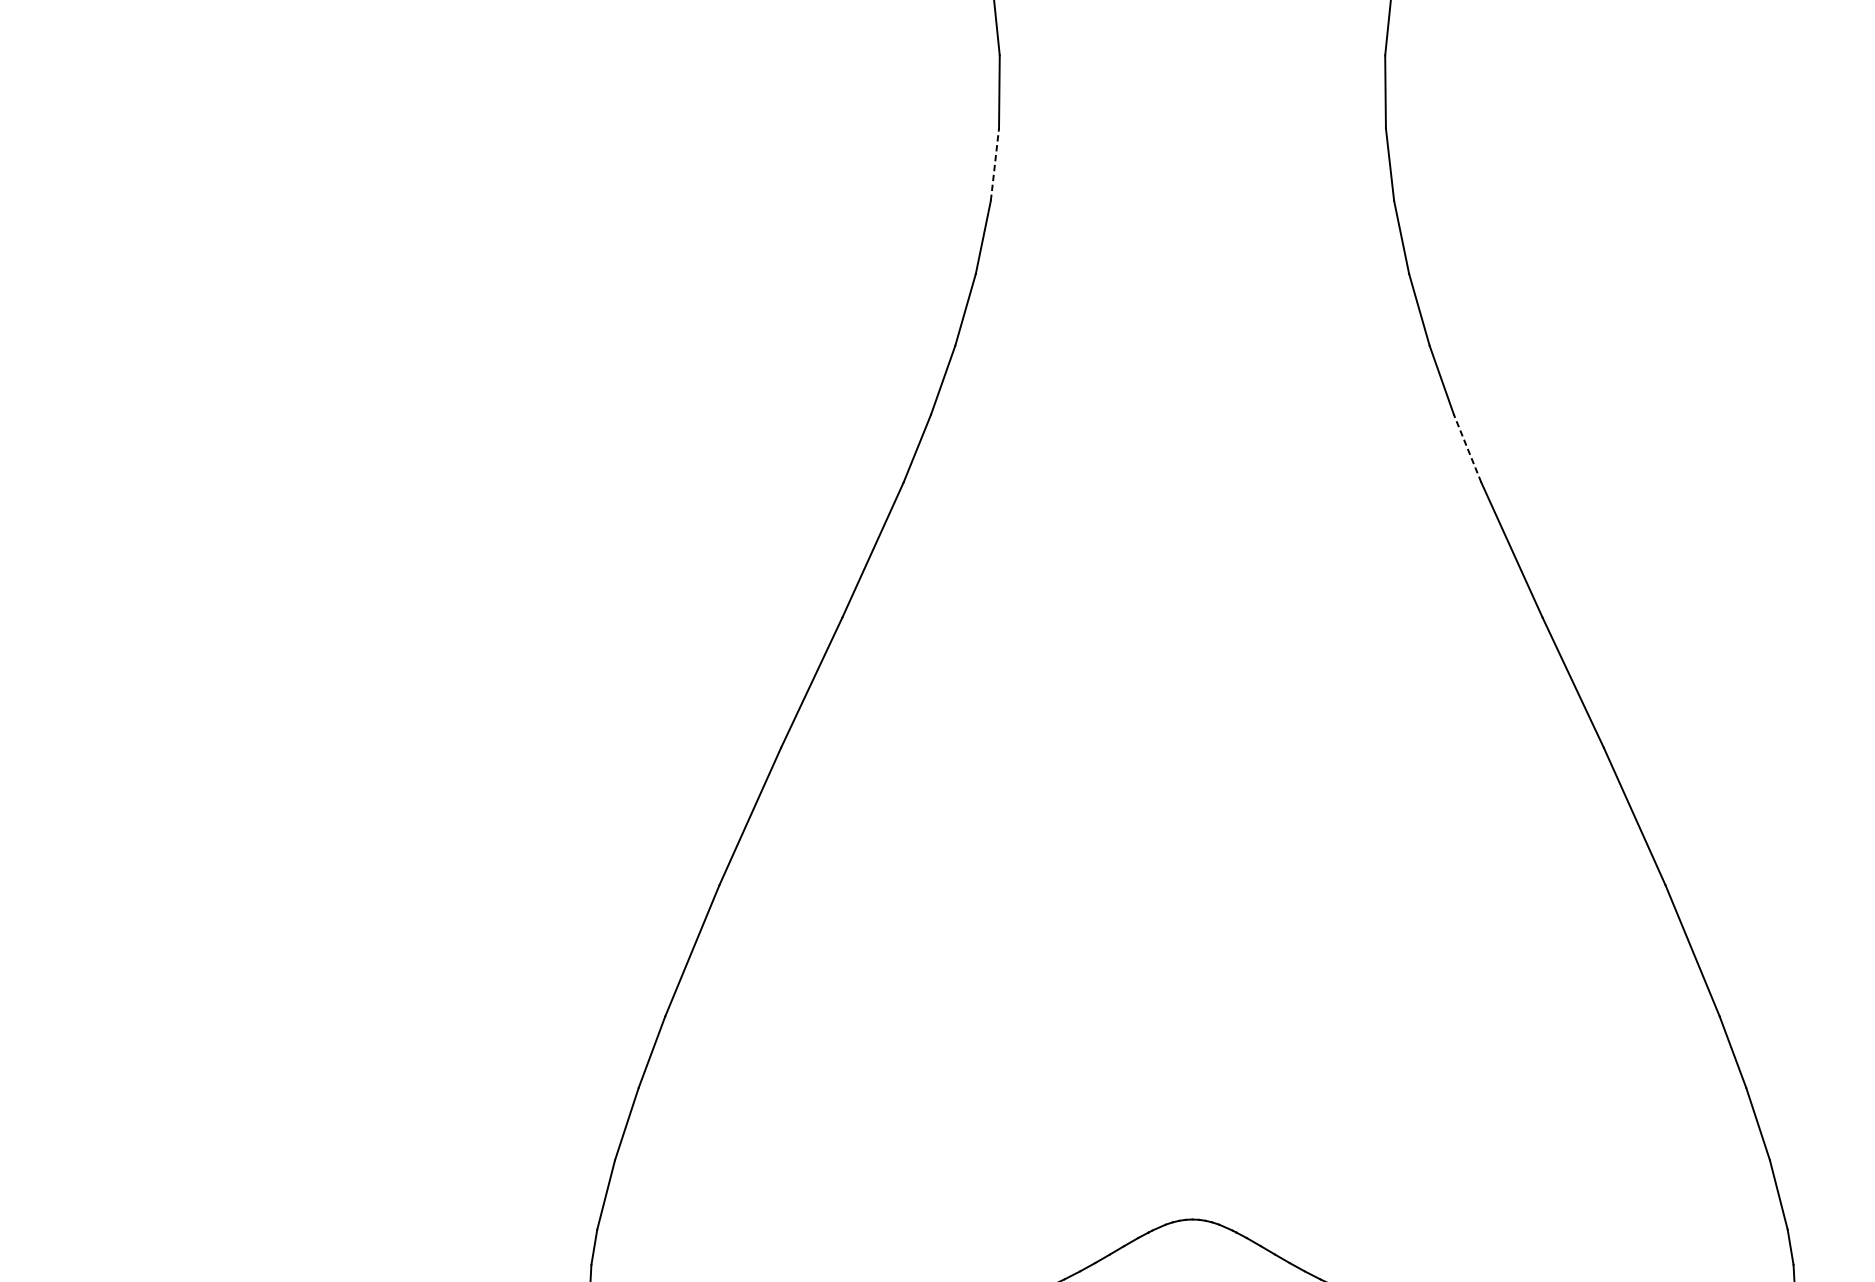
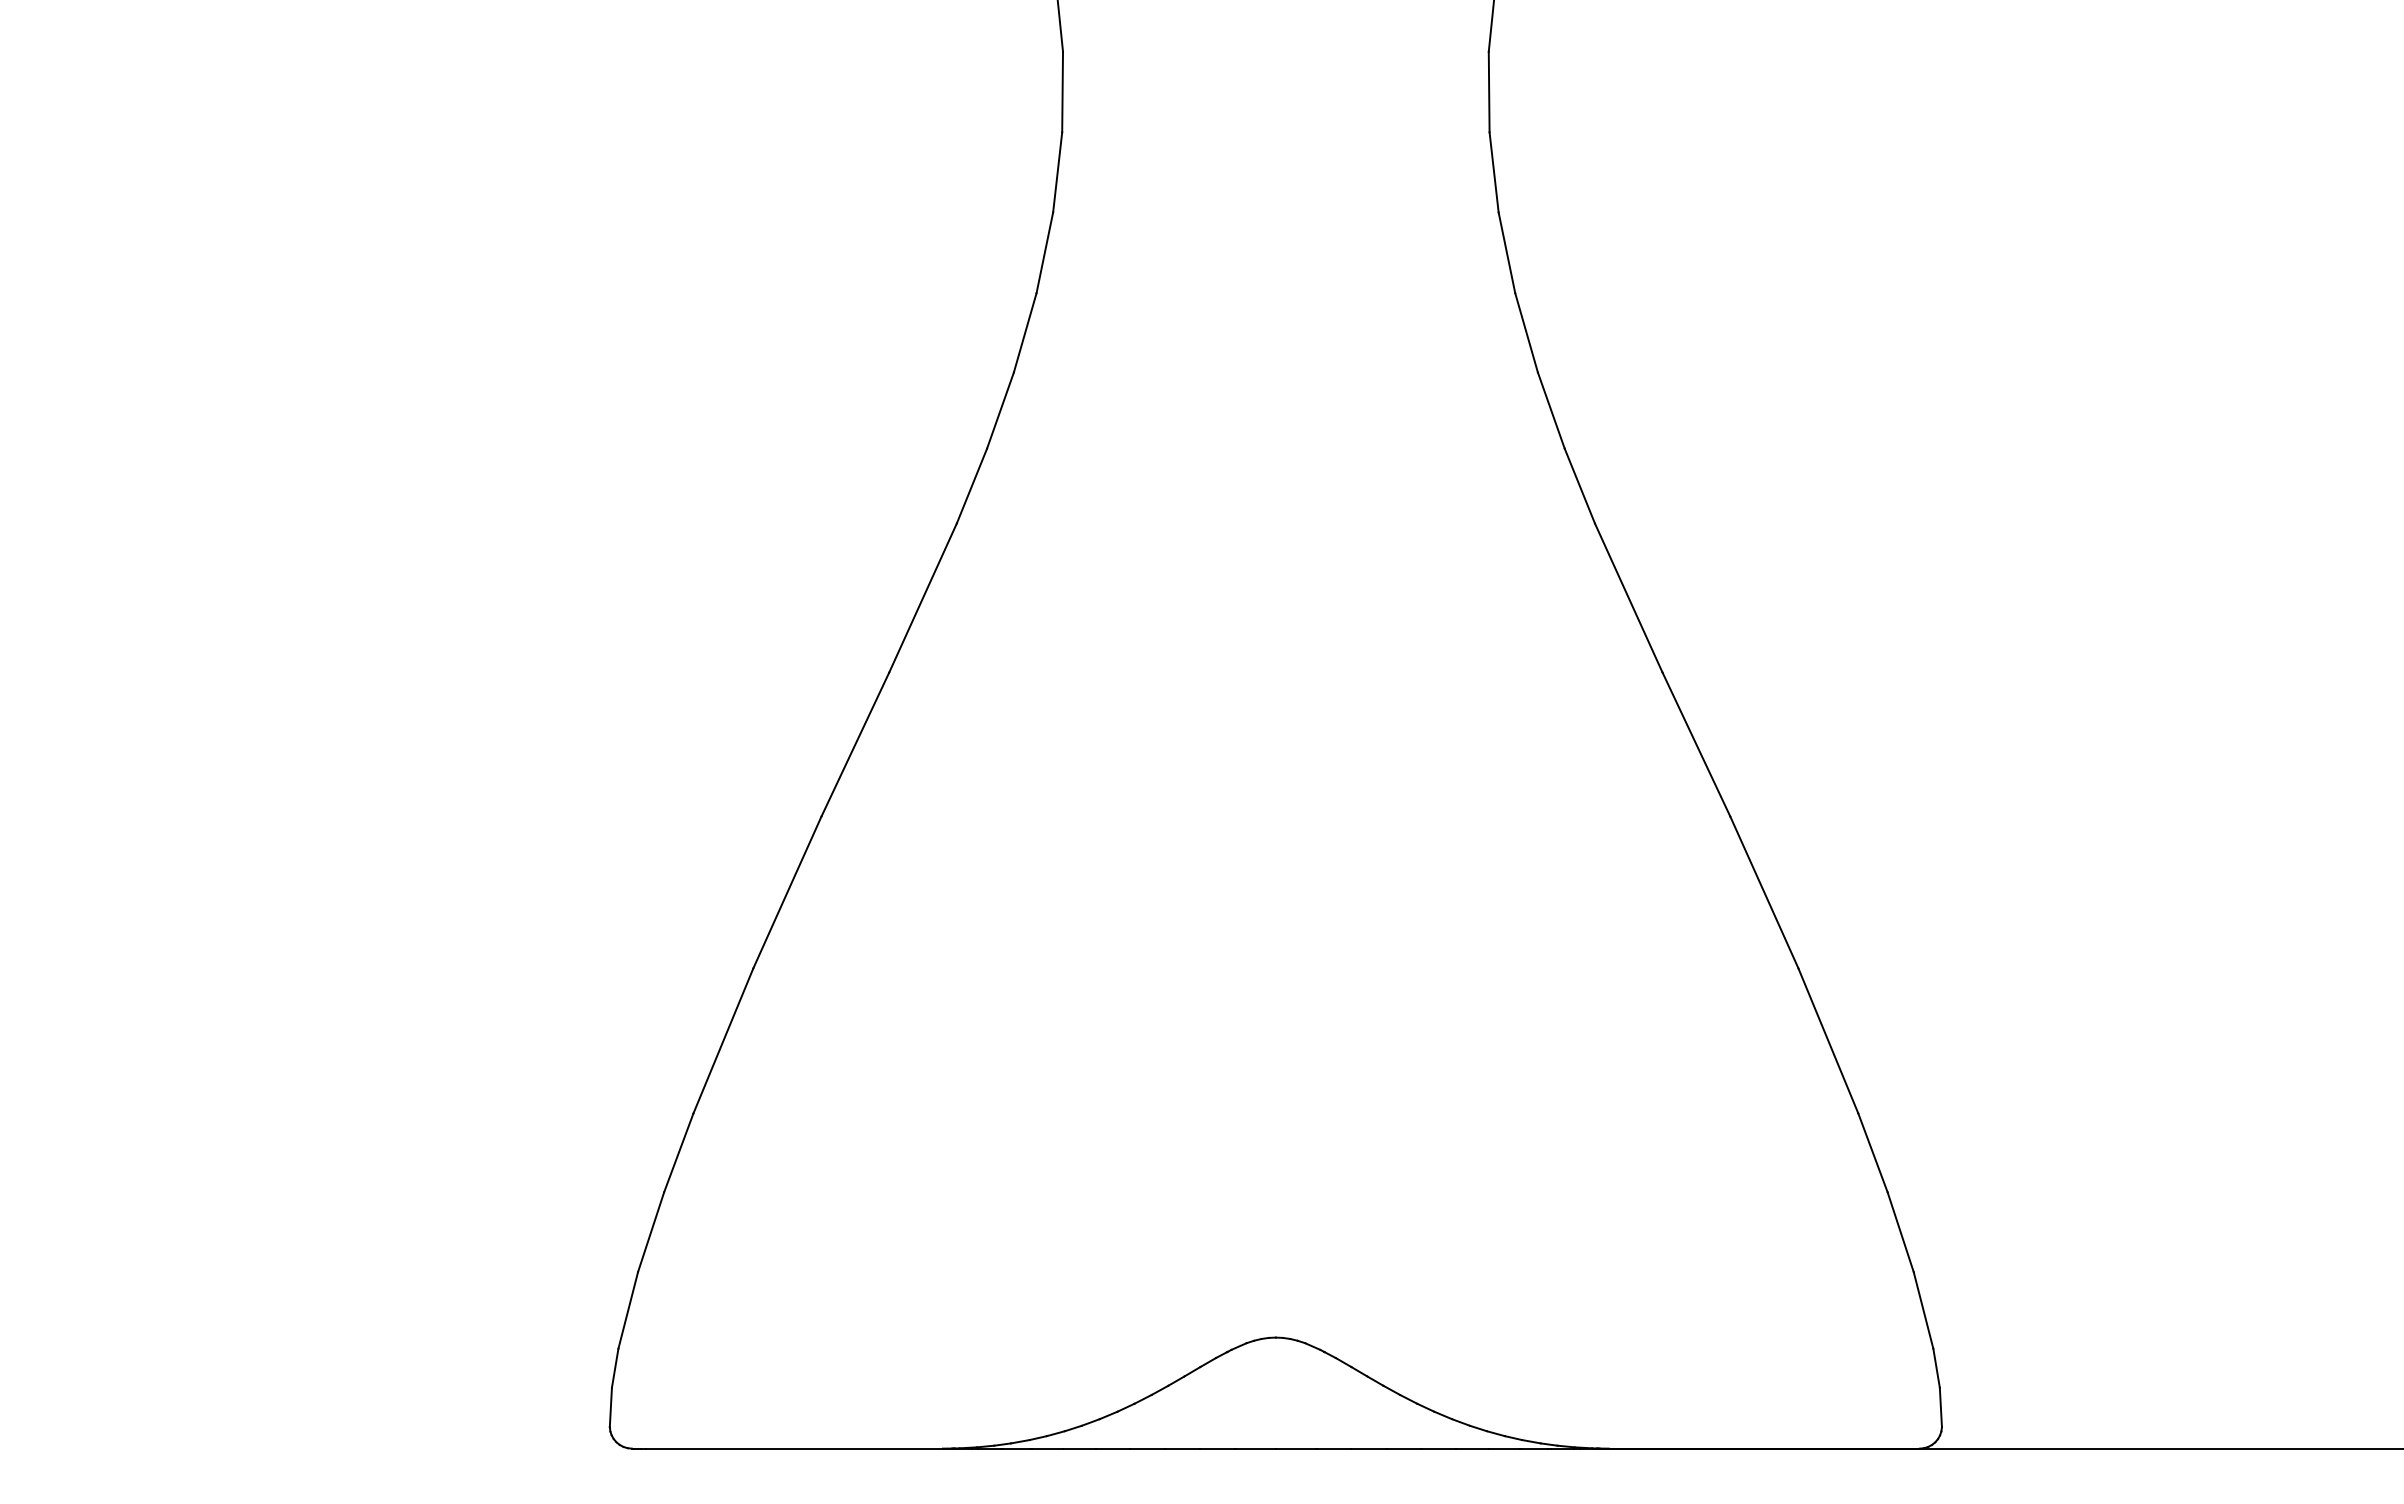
line: (994, 163) -> (1057, 171), dashed -> solid
line: (1467, 448) -> (1579, 485), dashed -> solid

